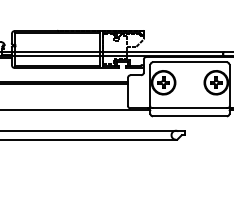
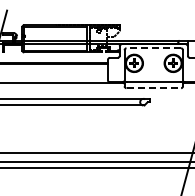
line: (189, 62) -> (153, 48), solid -> dashed
line: (190, 116) -> (154, 88), solid -> dashed

